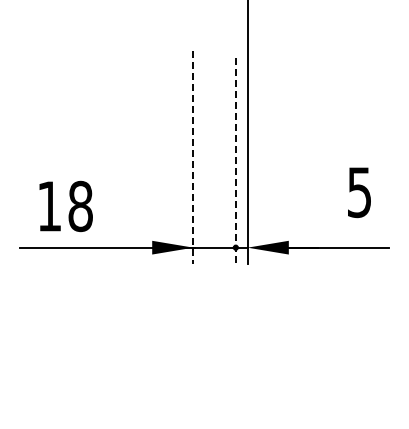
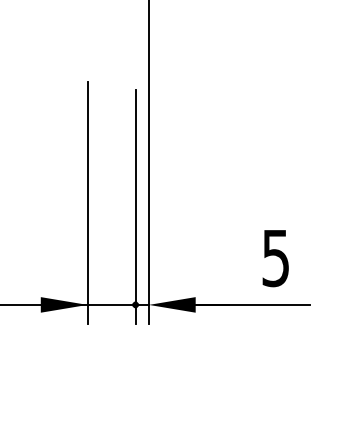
line: (193, 158) -> (87, 203), dashed -> solid
line: (235, 161) -> (135, 207), dashed -> solid
text: (359, 192) -> (275, 258), moved

